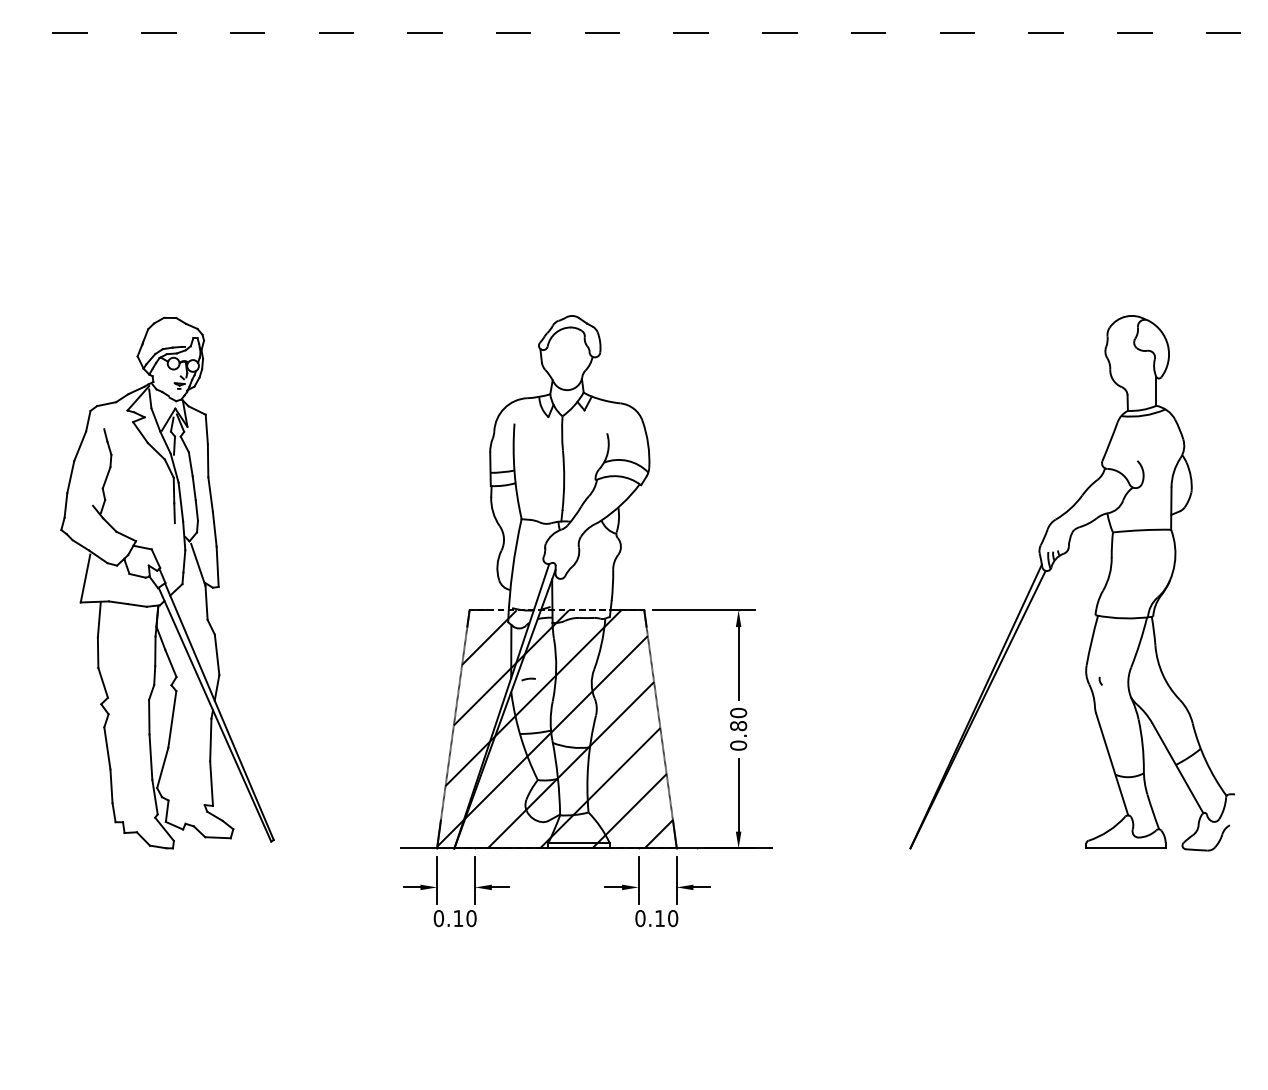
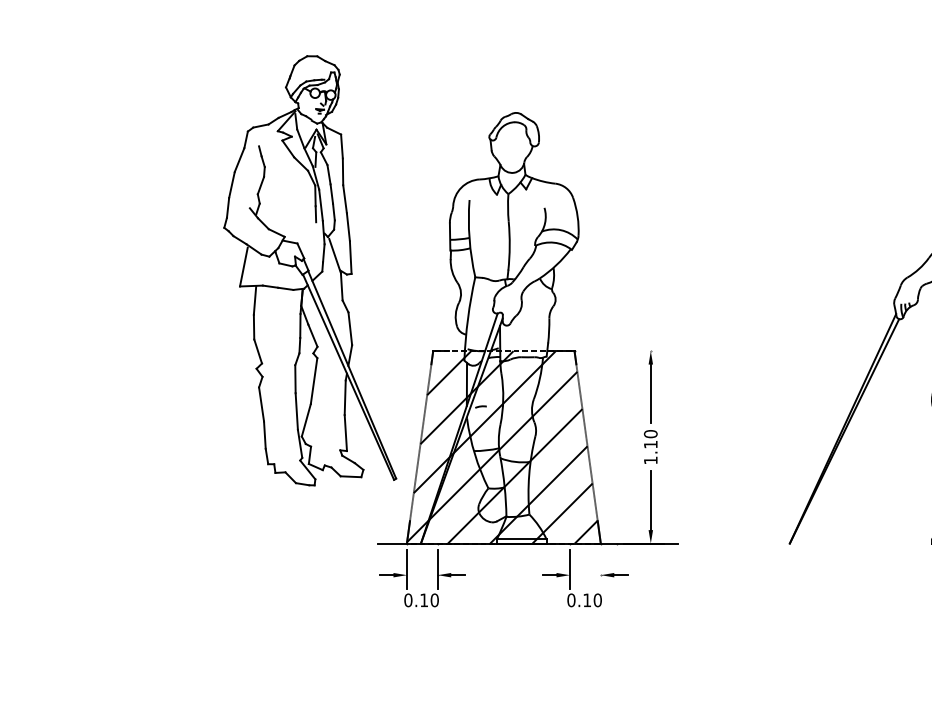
part: (167, 582) -> (310, 270), moved
line: (703, 610) -> (622, 351), removed
text: (738, 735) -> (650, 452), 0.80 -> 1.10
line: (676, 880) -> (600, 569), removed

